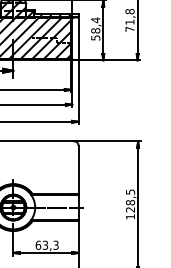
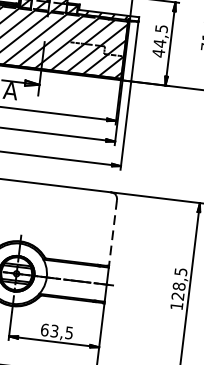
text: (95, 28) -> (159, 40), 58,4 -> 44,5
line: (78, 170) -> (112, 233), solid -> dashed
text: (55, 244) -> (68, 331), 63,3 -> 63,5

